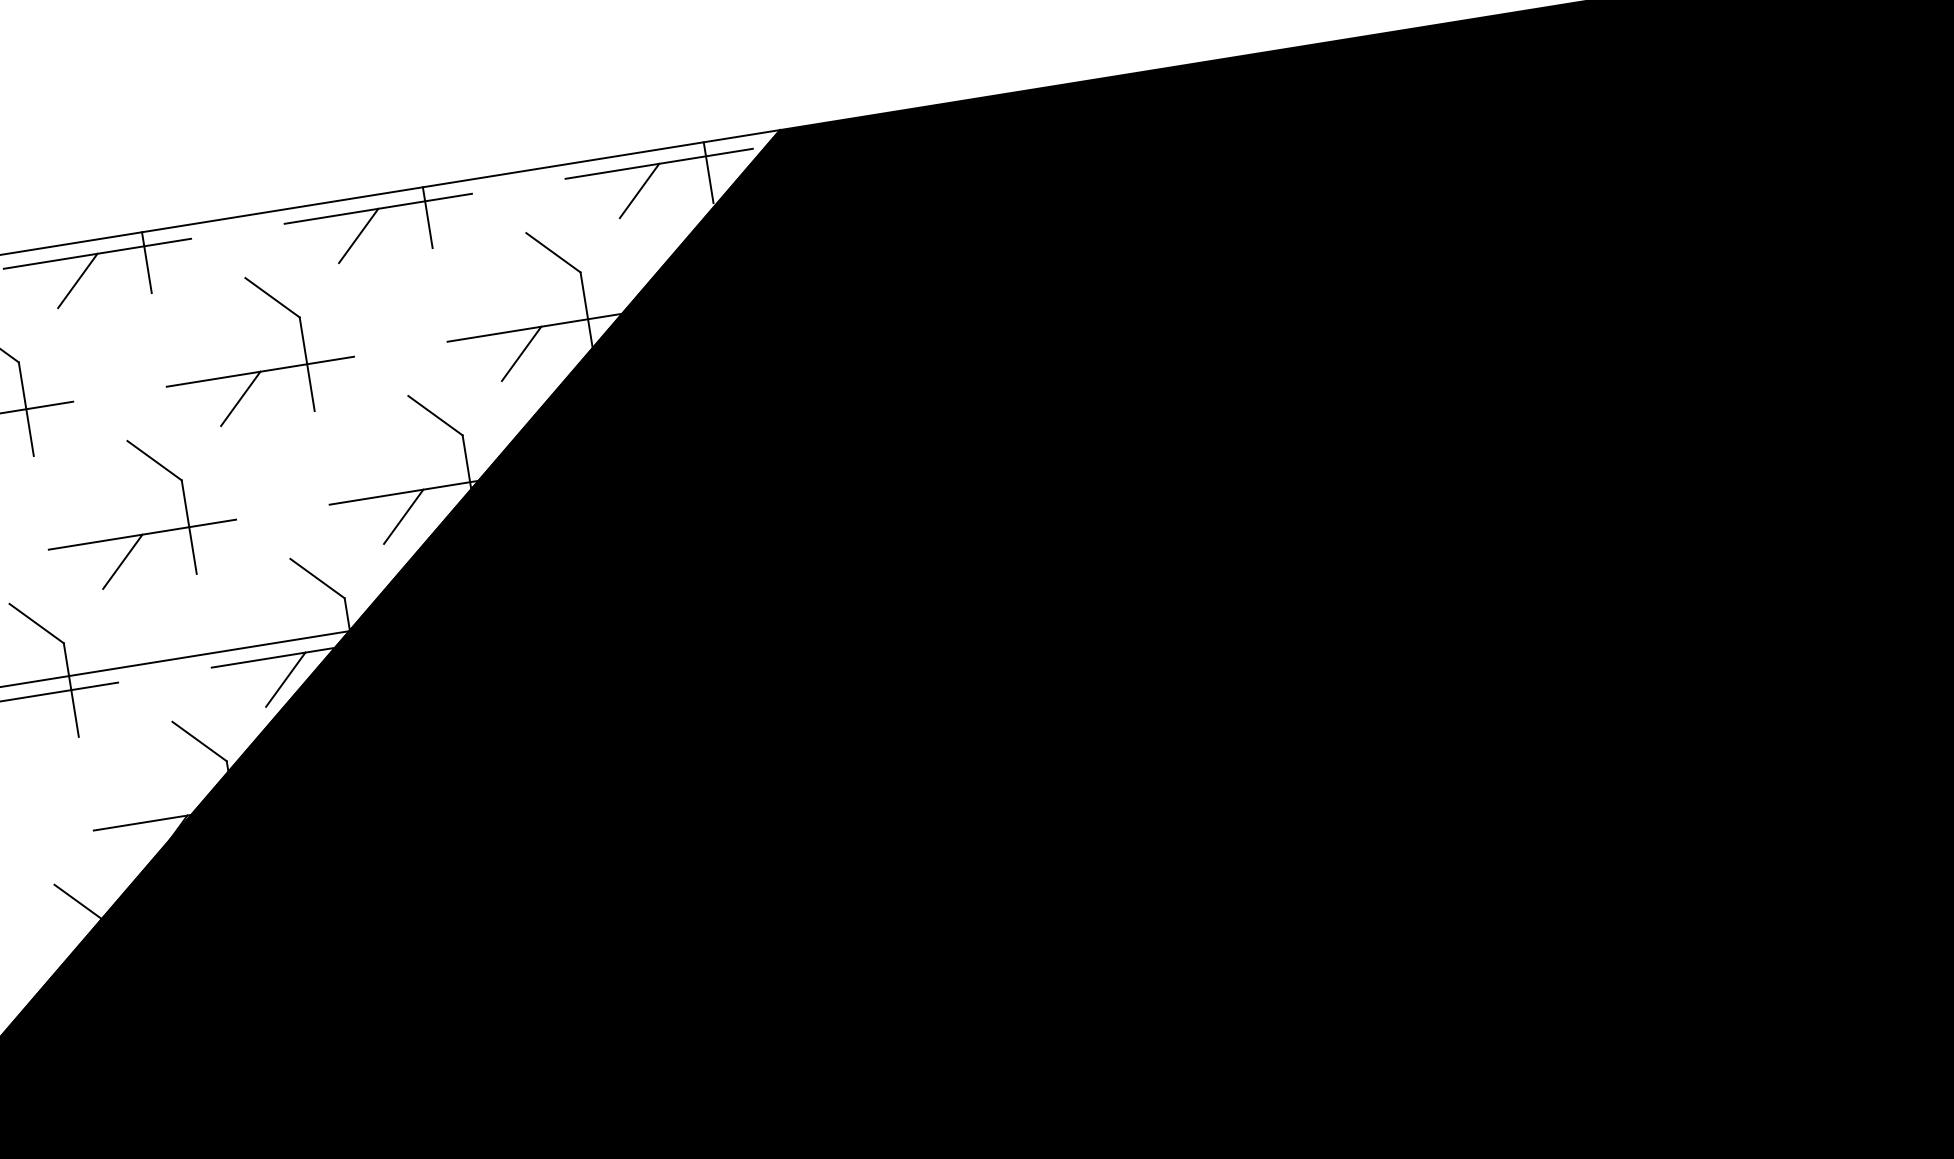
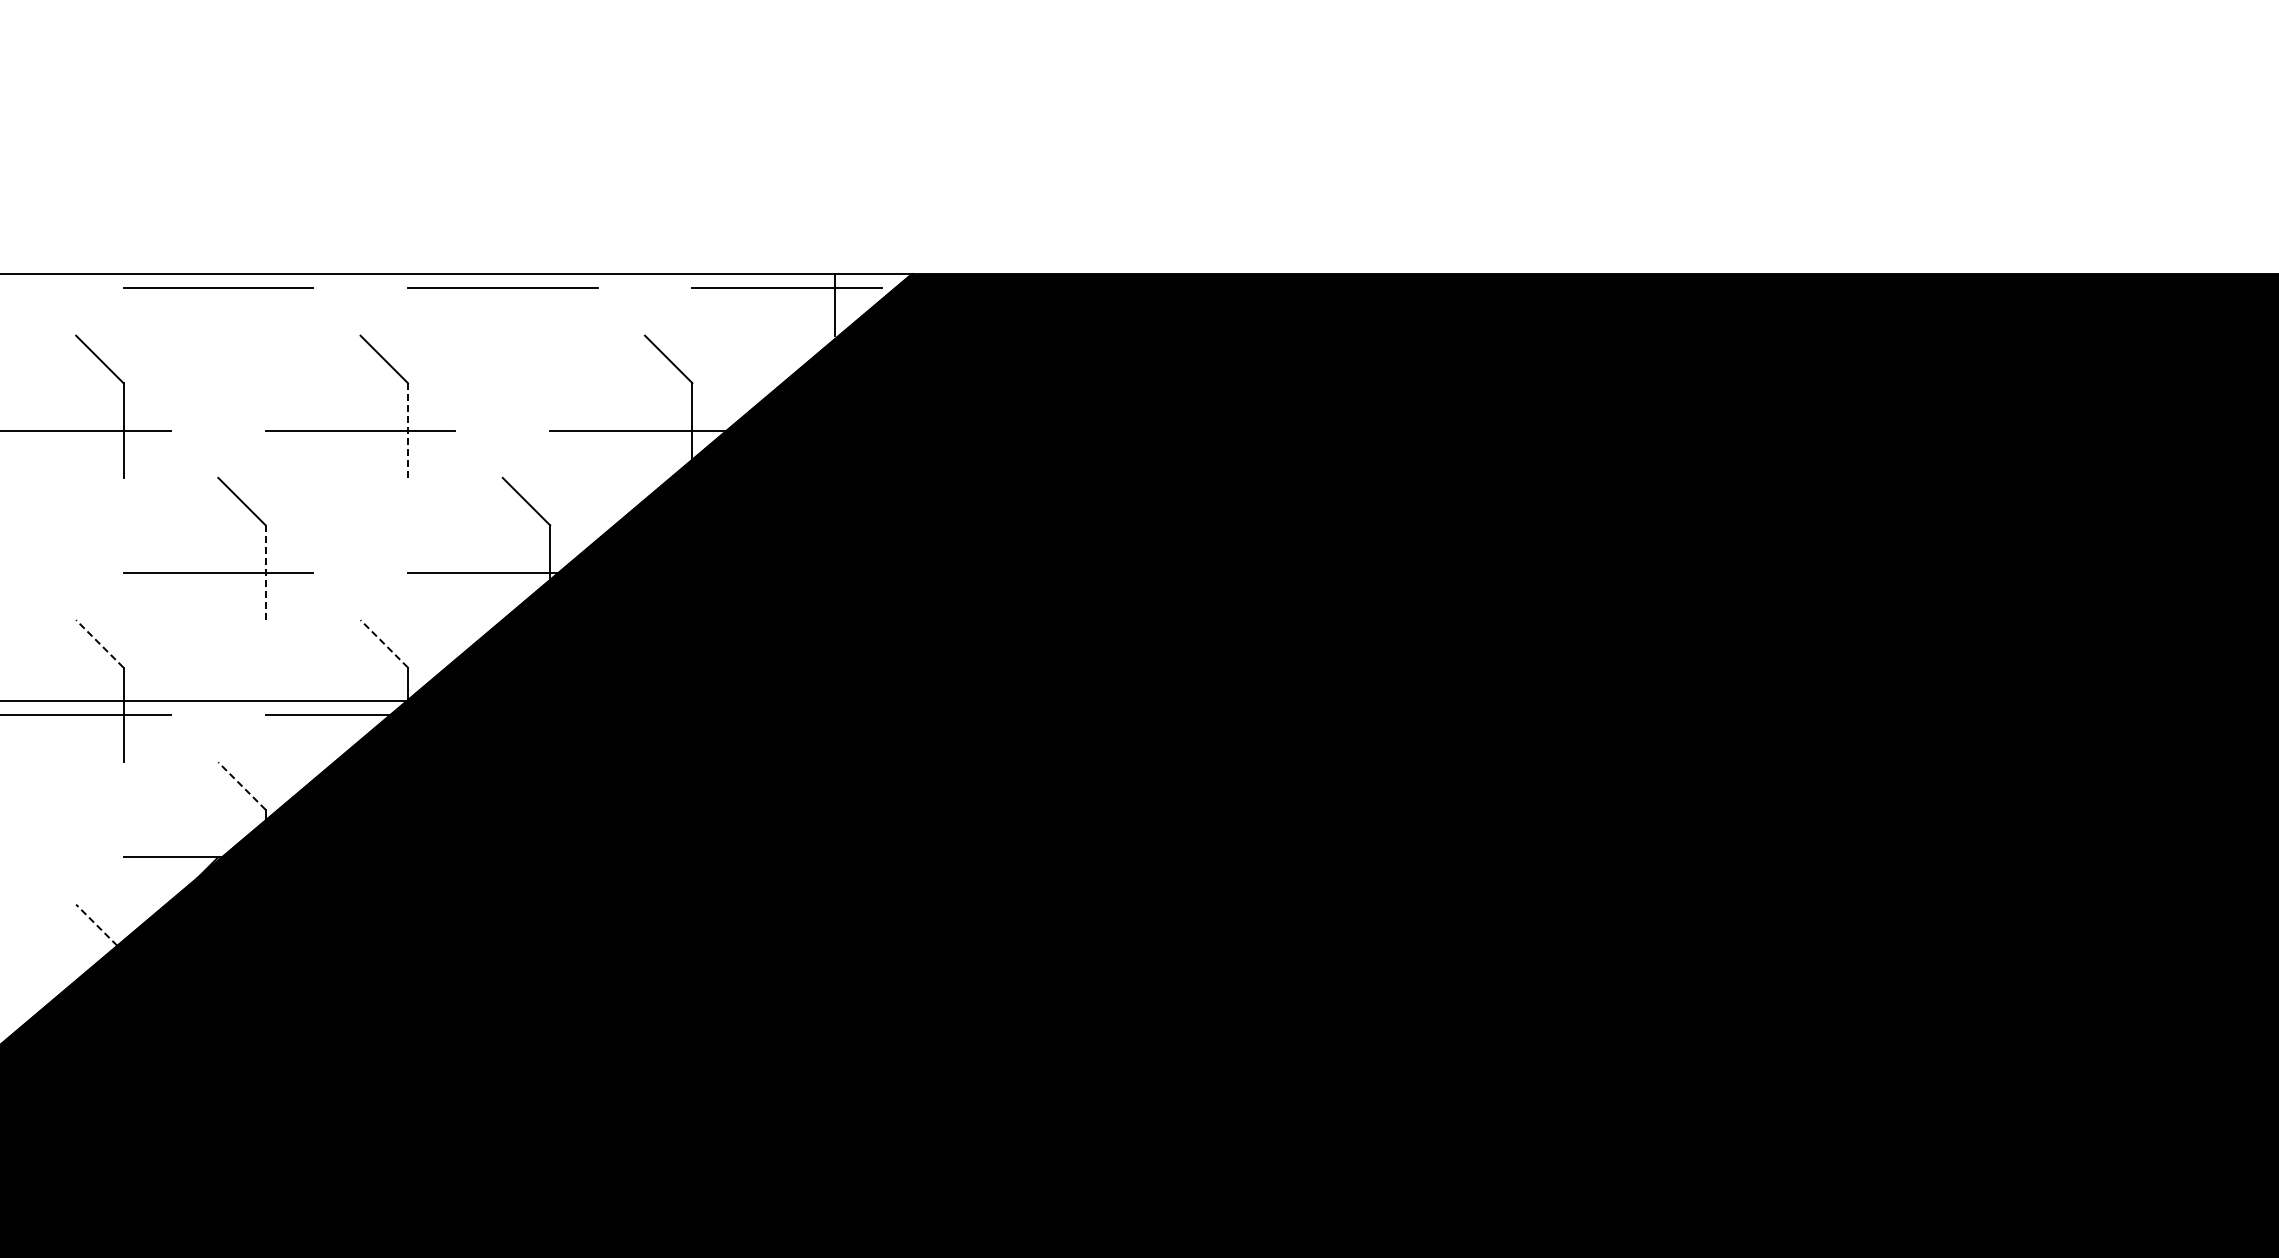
line: (639, 190) -> (763, 311), removed
line: (428, 217) -> (550, 304), removed
line: (358, 235) -> (478, 311), removed
line: (146, 262) -> (265, 304), removed
line: (77, 280) -> (194, 311), removed
line: (521, 353) -> (621, 453), removed
line: (306, 365) -> (407, 431), solid -> dashed
line: (240, 398) -> (336, 453), removed
line: (403, 516) -> (478, 596), removed
line: (189, 527) -> (265, 573), solid -> dashed
line: (122, 561) -> (194, 596), removed
line: (317, 578) -> (384, 643), solid -> dashed
line: (36, 623) -> (99, 643), solid -> dashed
line: (285, 679) -> (336, 738), removed
line: (200, 741) -> (242, 786), solid -> dashed
line: (77, 901) -> (96, 924), solid -> dashed

